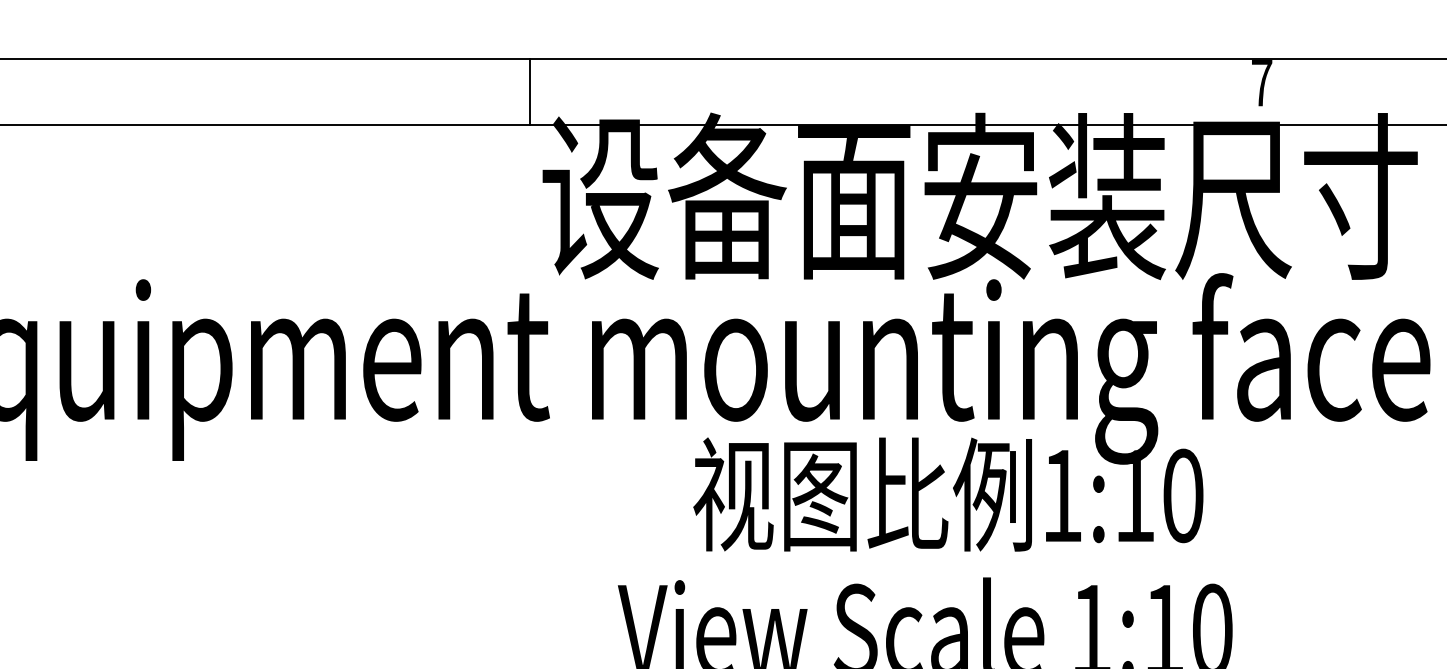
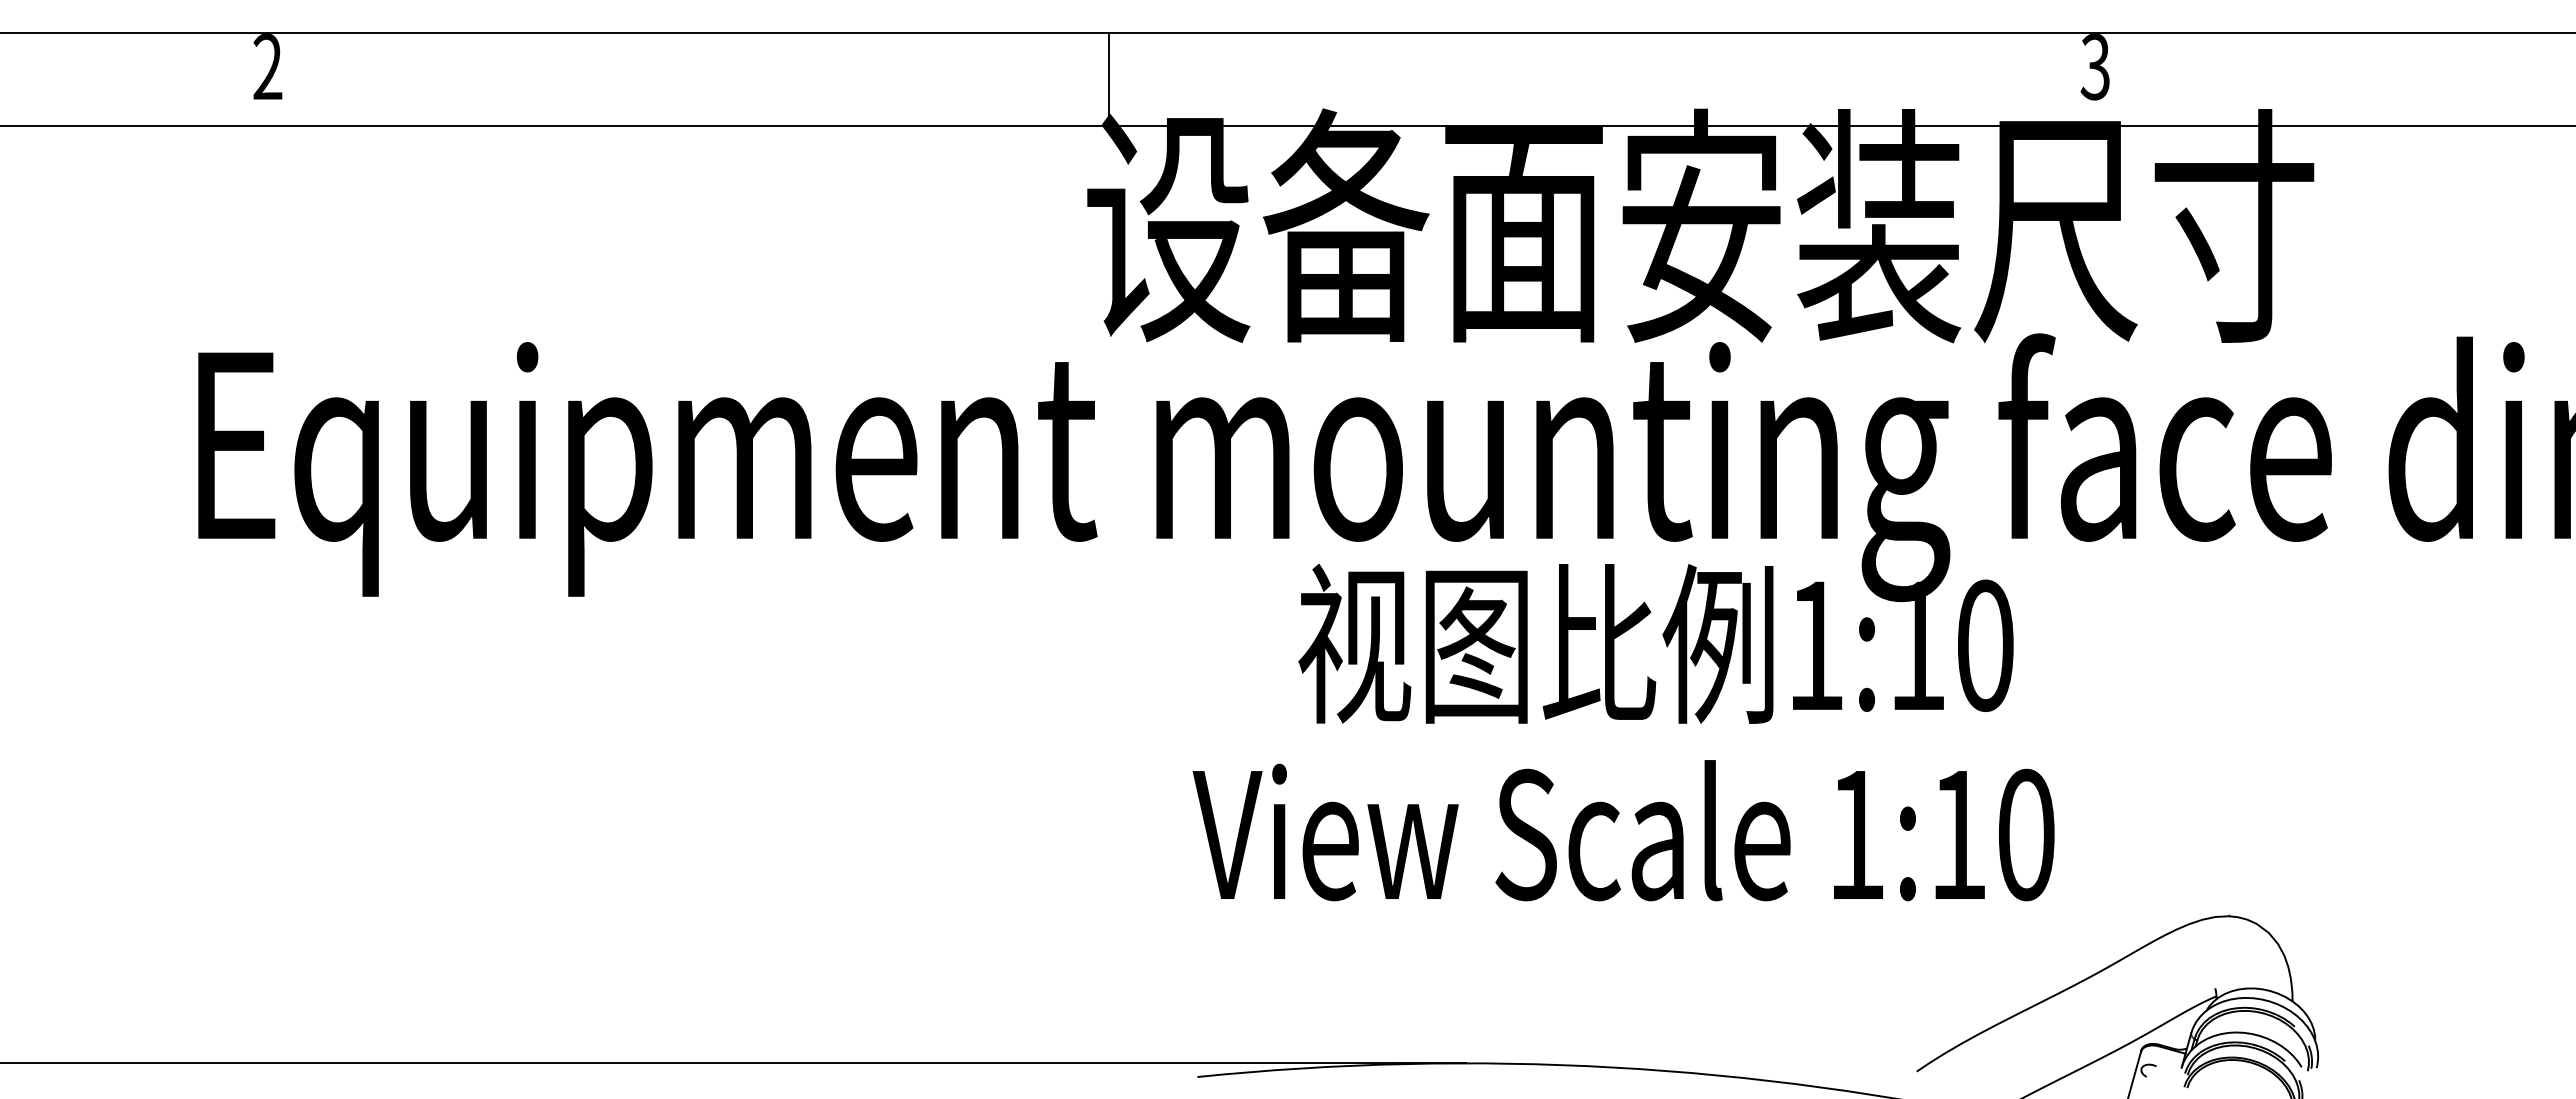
text: (1261, 83) -> (2095, 67), 7 -> 3
line: (529, 91) -> (1109, 78), moved

